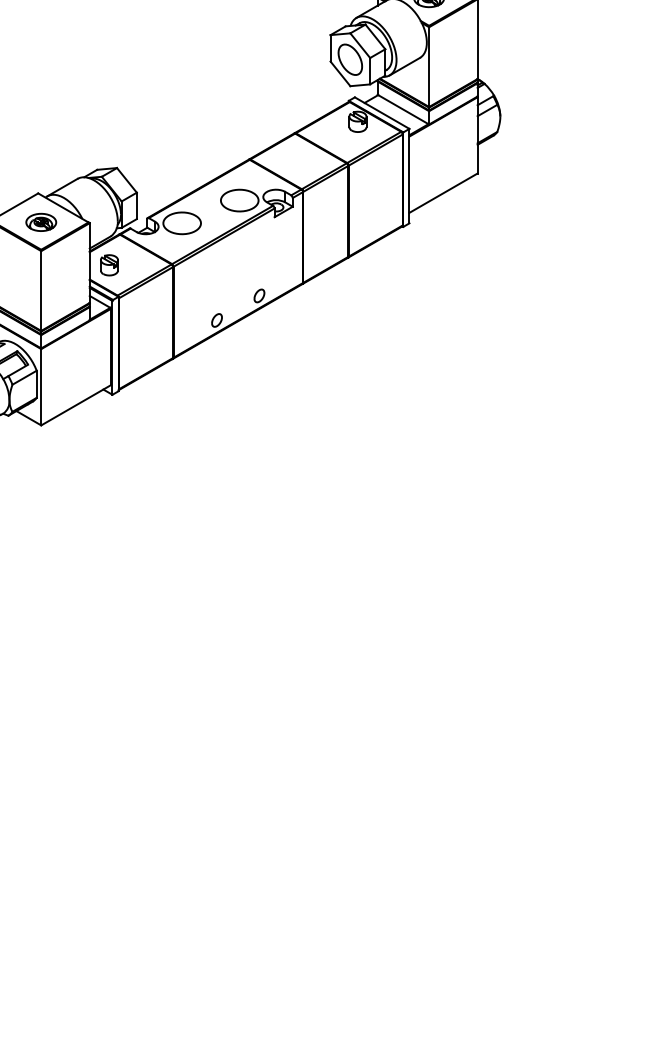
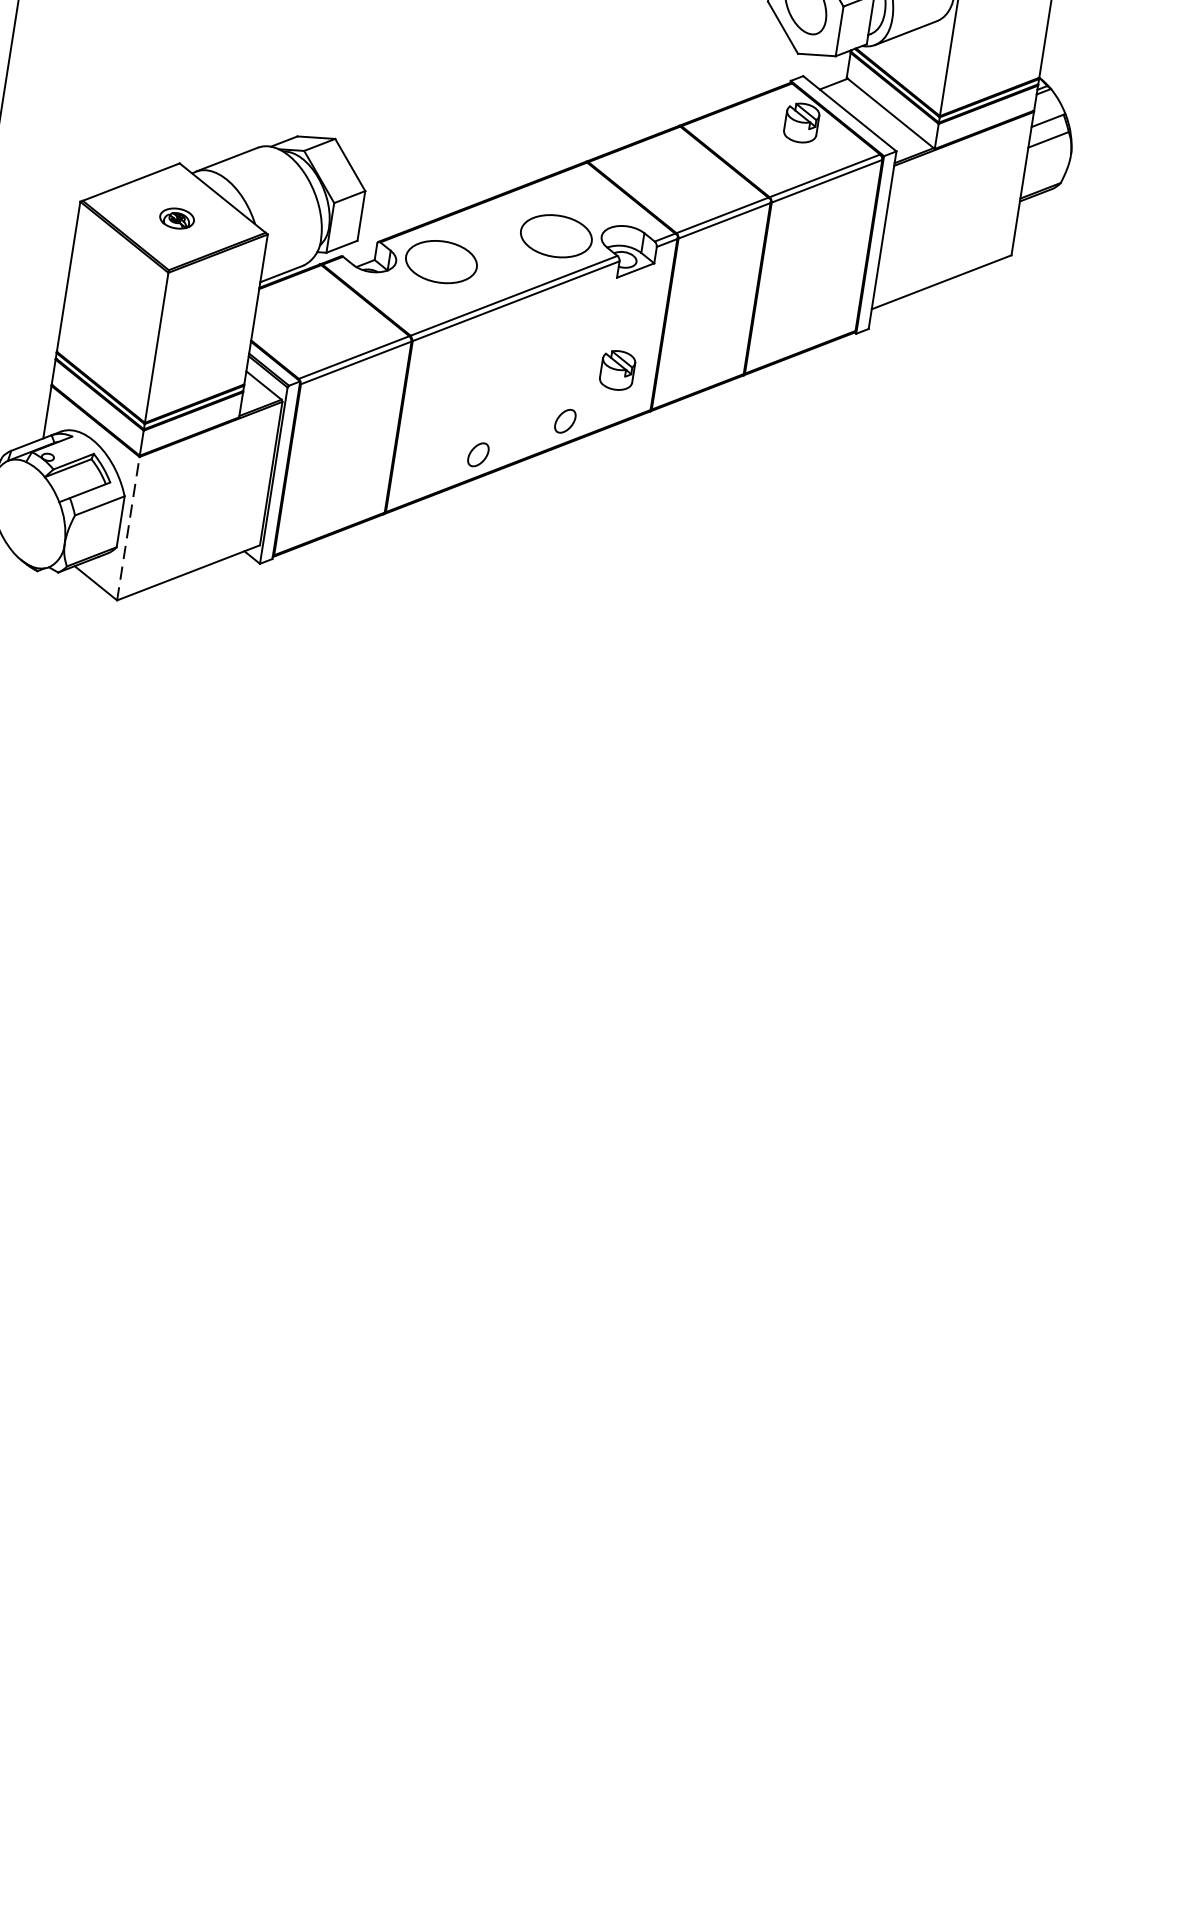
part: (41, 221) -> (177, 217), size x0.6
part: (109, 265) -> (617, 370), moved
line: (41, 386) -> (129, 527), solid -> dashed

